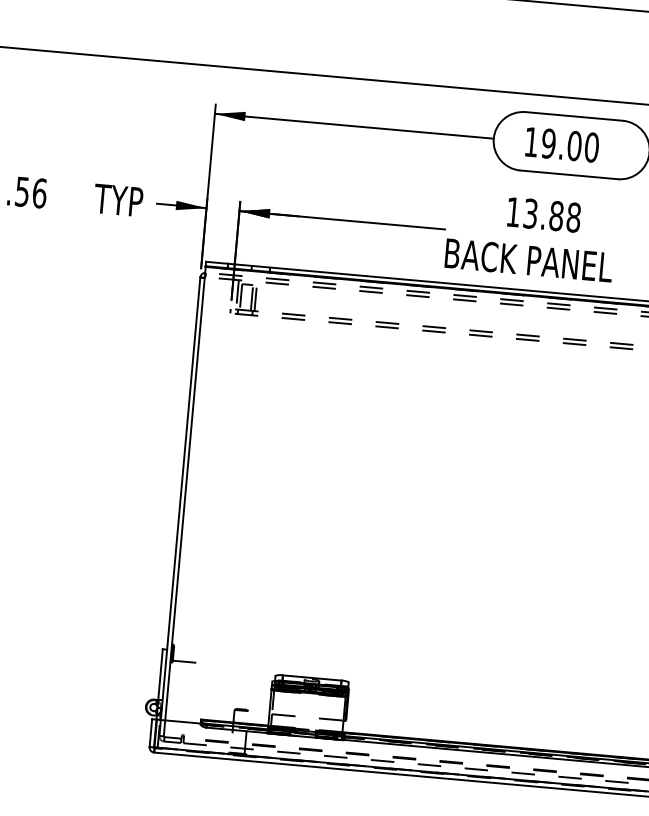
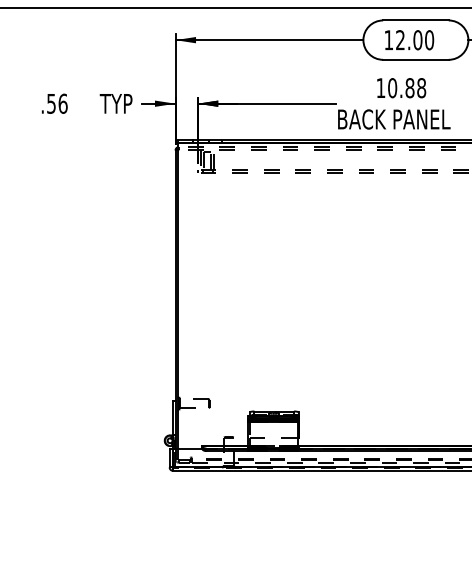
text: (548, 144) -> (400, 40), 19.00 -> 12.00
text: (530, 214) -> (392, 88), 13.88 -> 10.88
part: (205, 656) -> (201, 403), added

